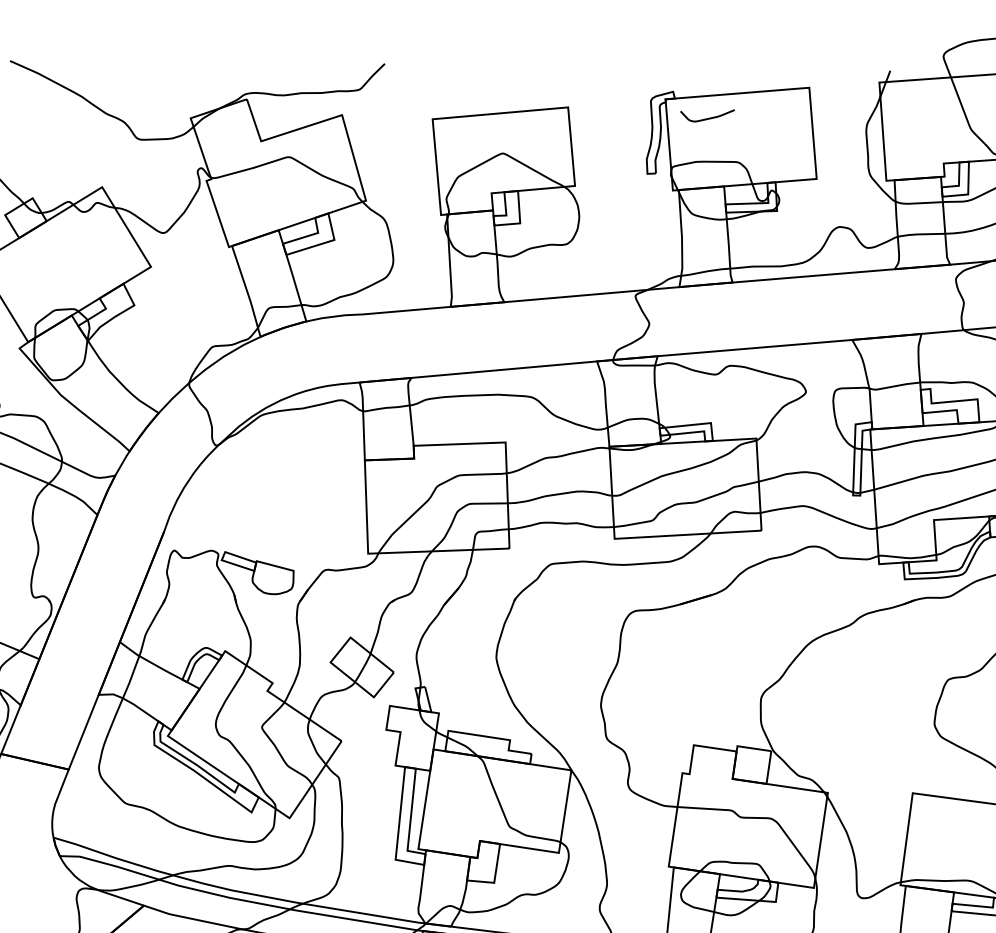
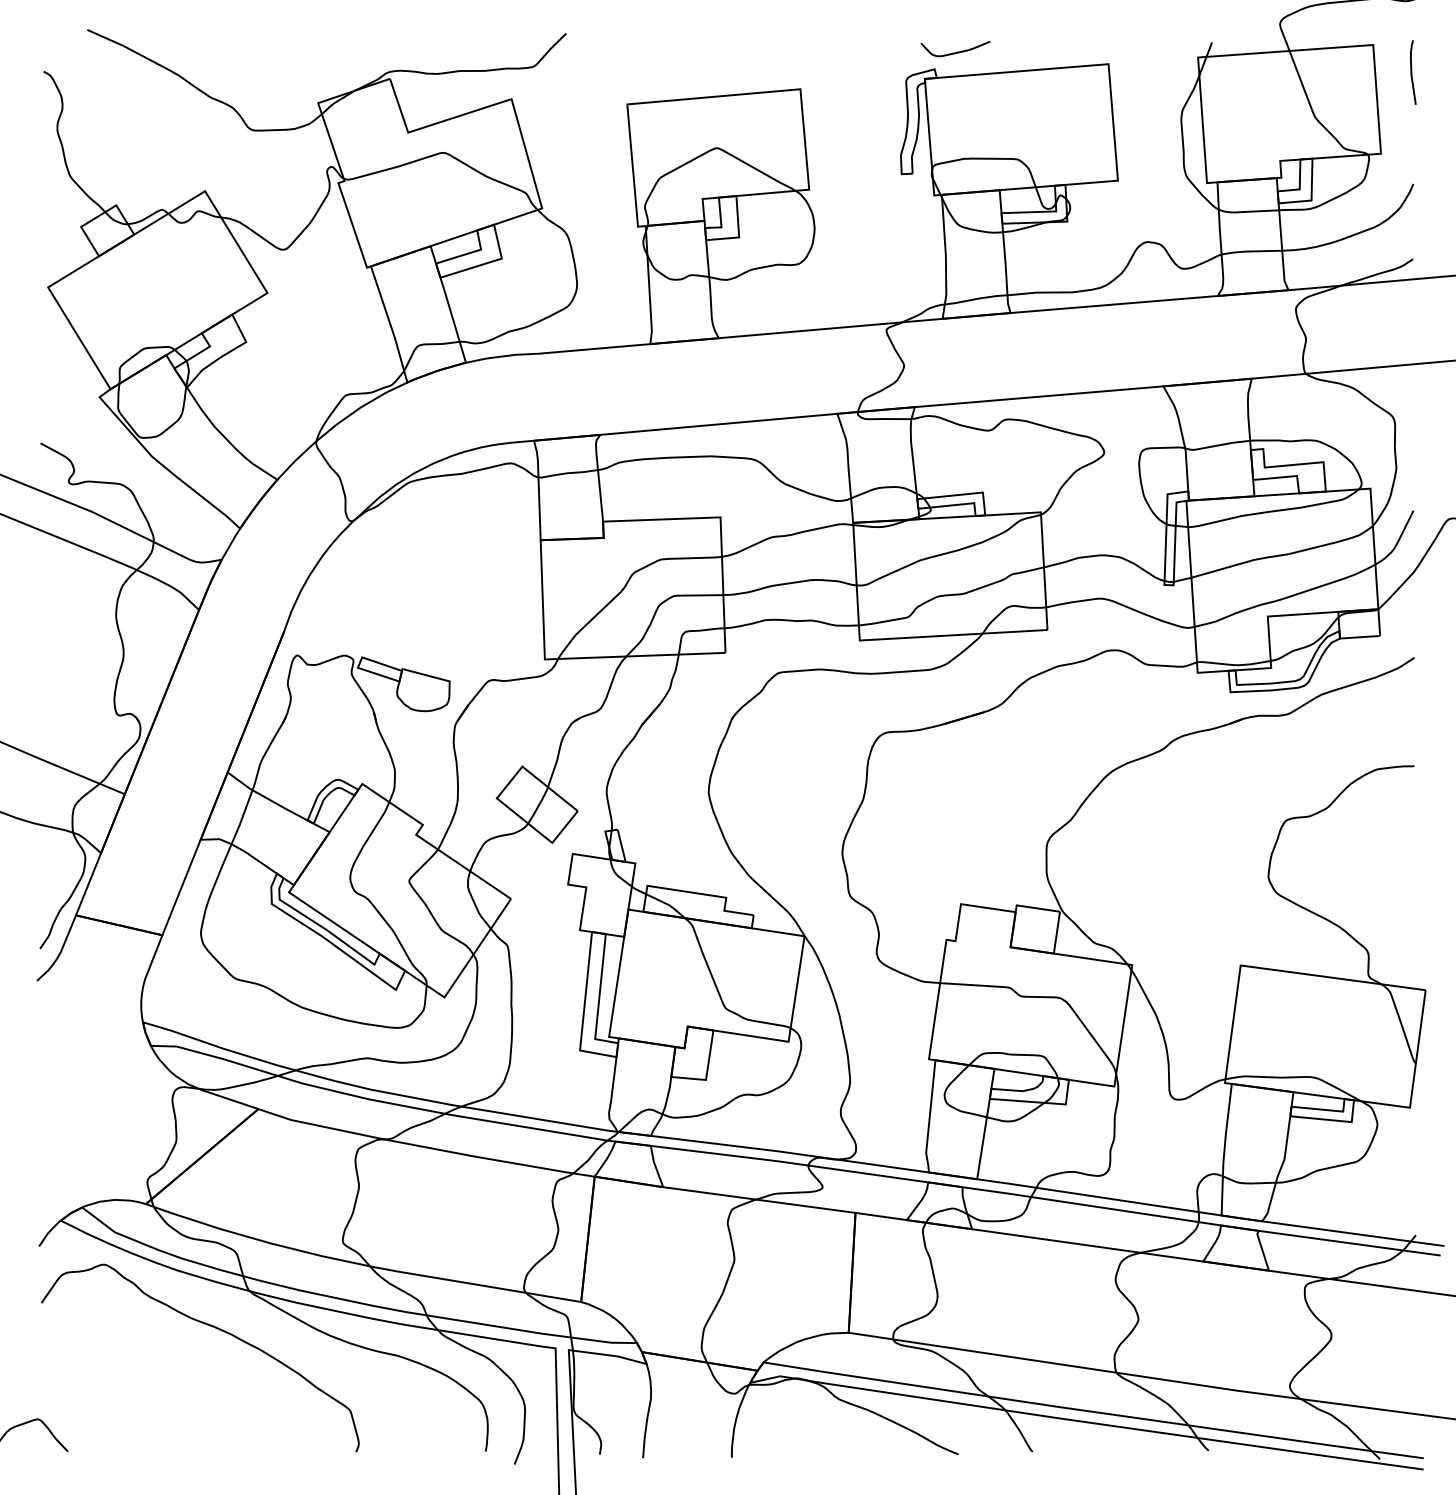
curve: (709, 117) -> (957, 51), moved

